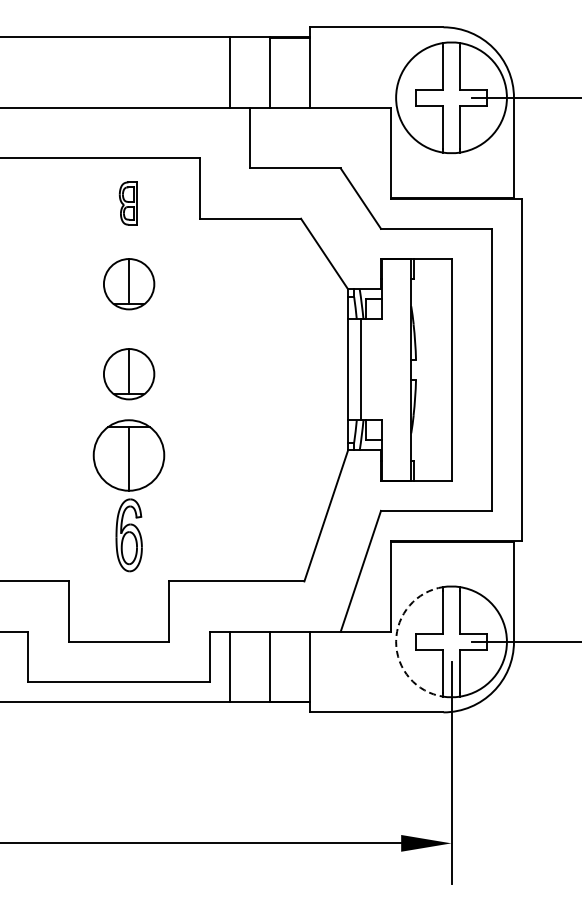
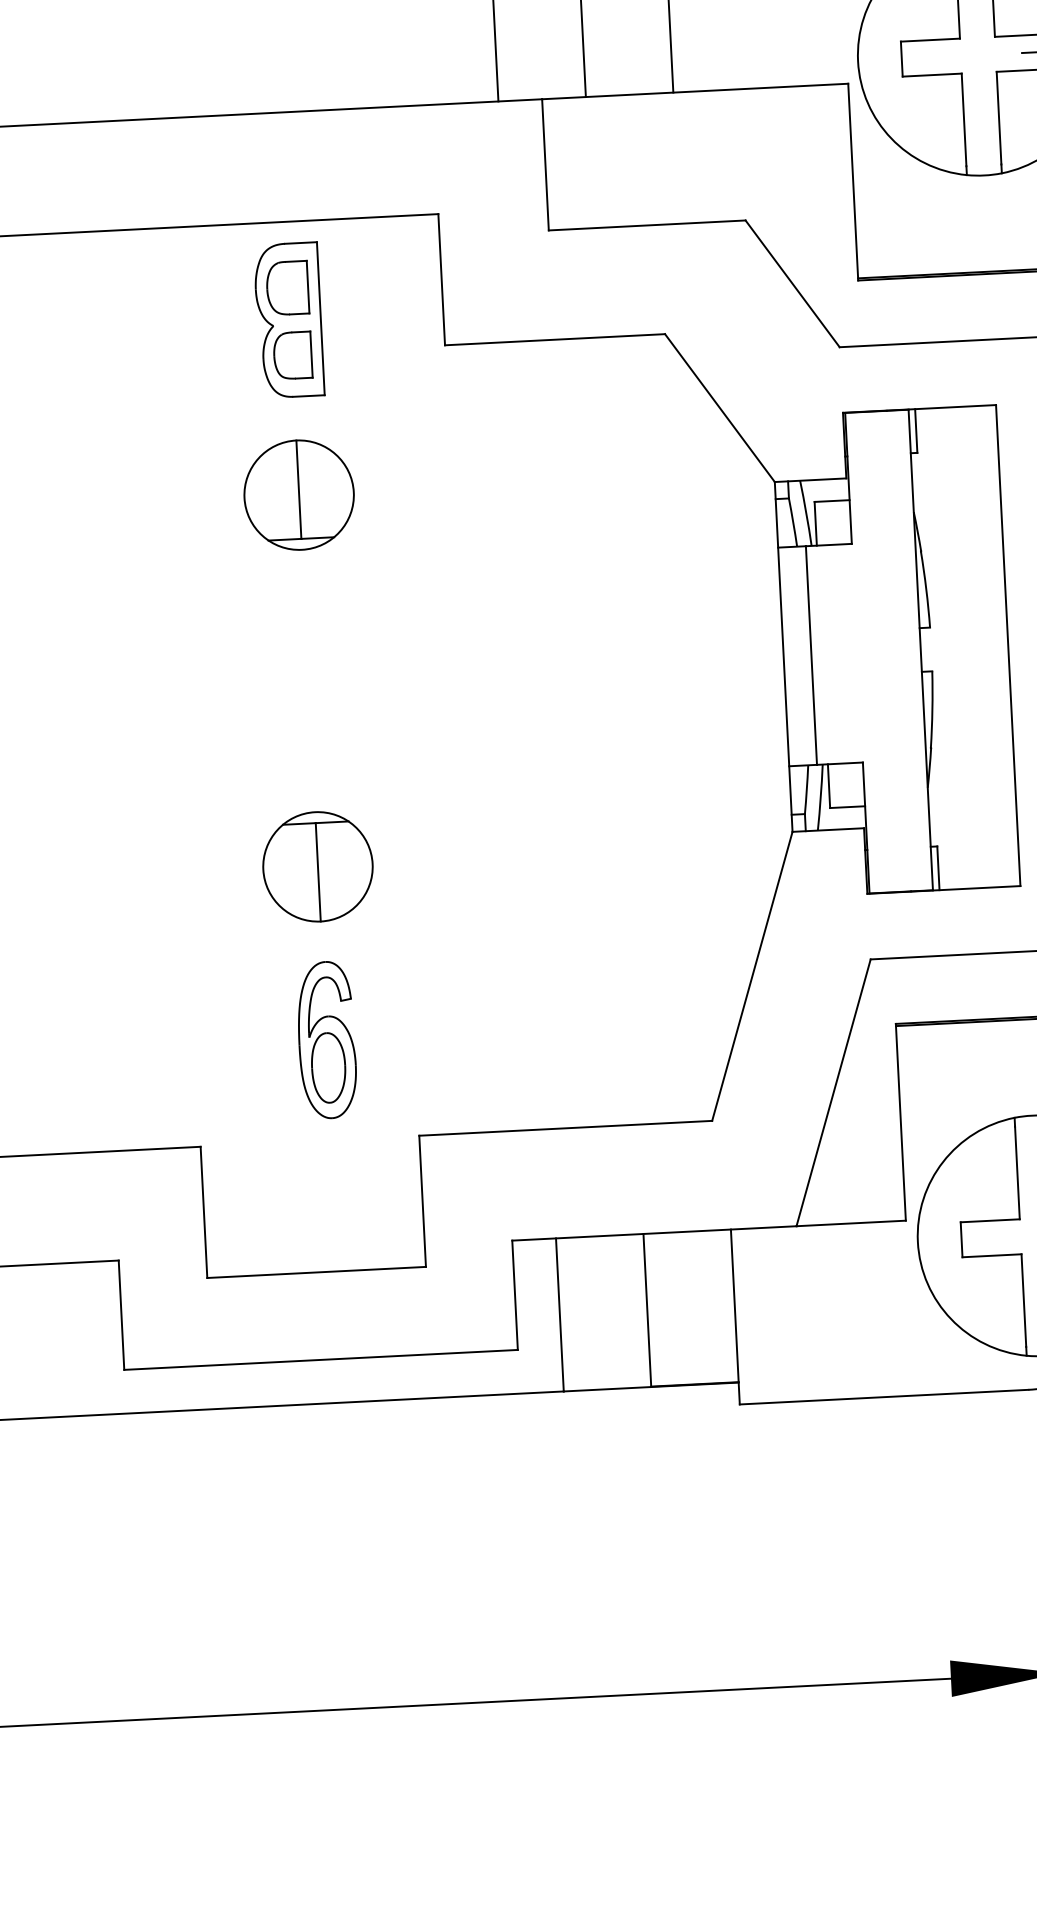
part: (128, 203) -> (288, 320), size x1.67
part: (129, 374) -> (309, 691), removed
part: (129, 455) -> (318, 866), size x0.71
arc: (396, 641) -> (918, 1241), dashed -> solid

